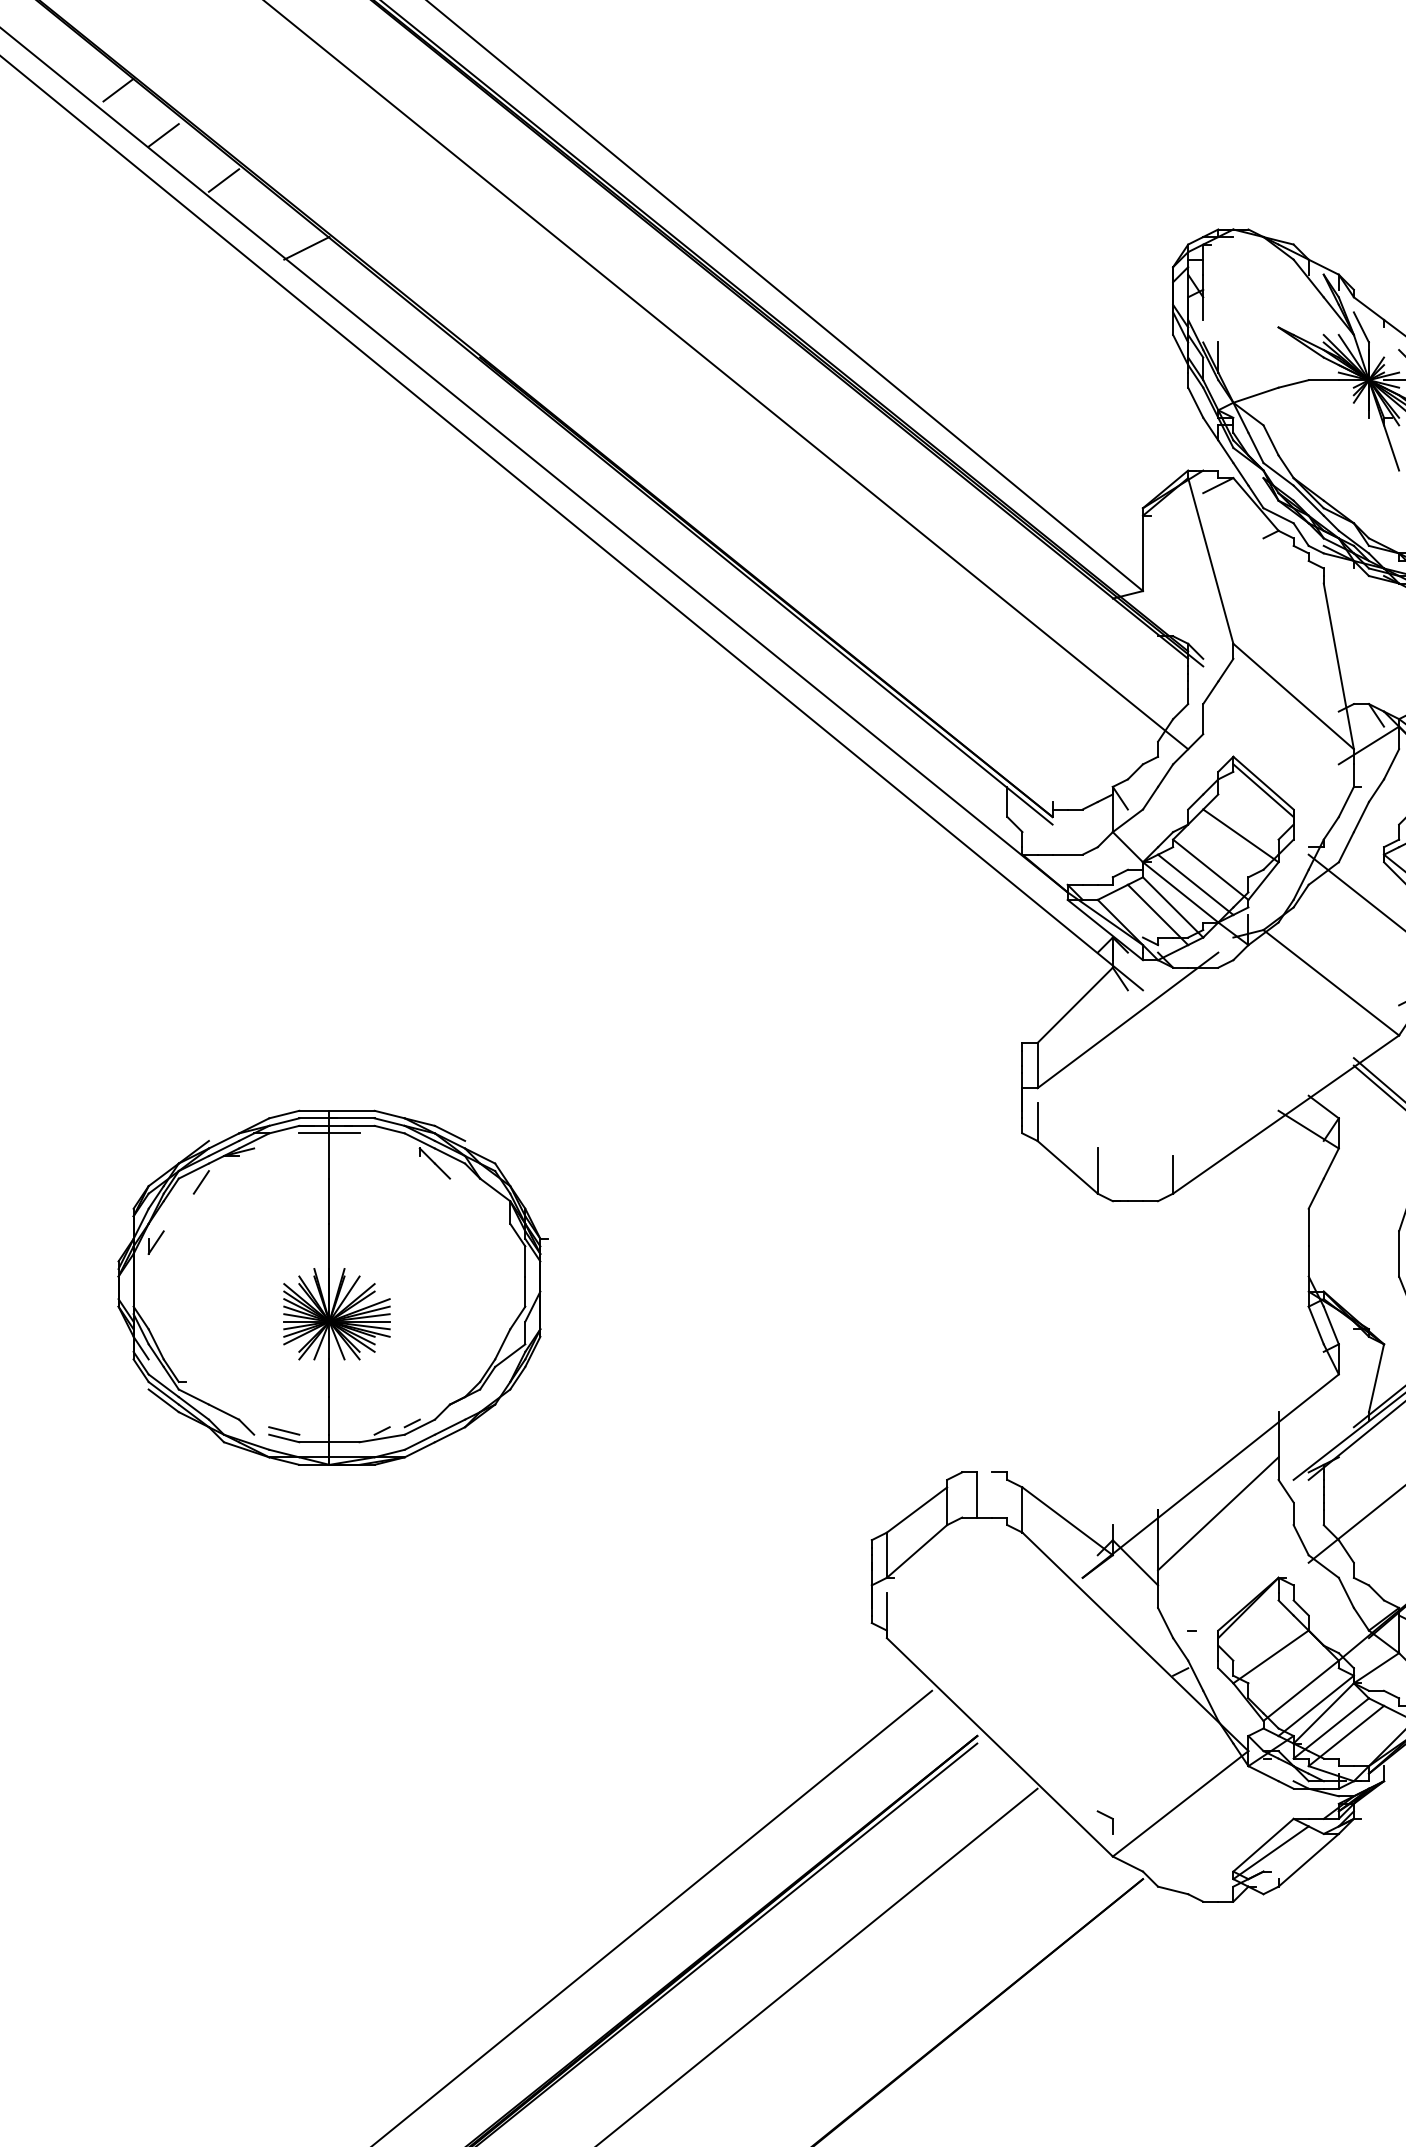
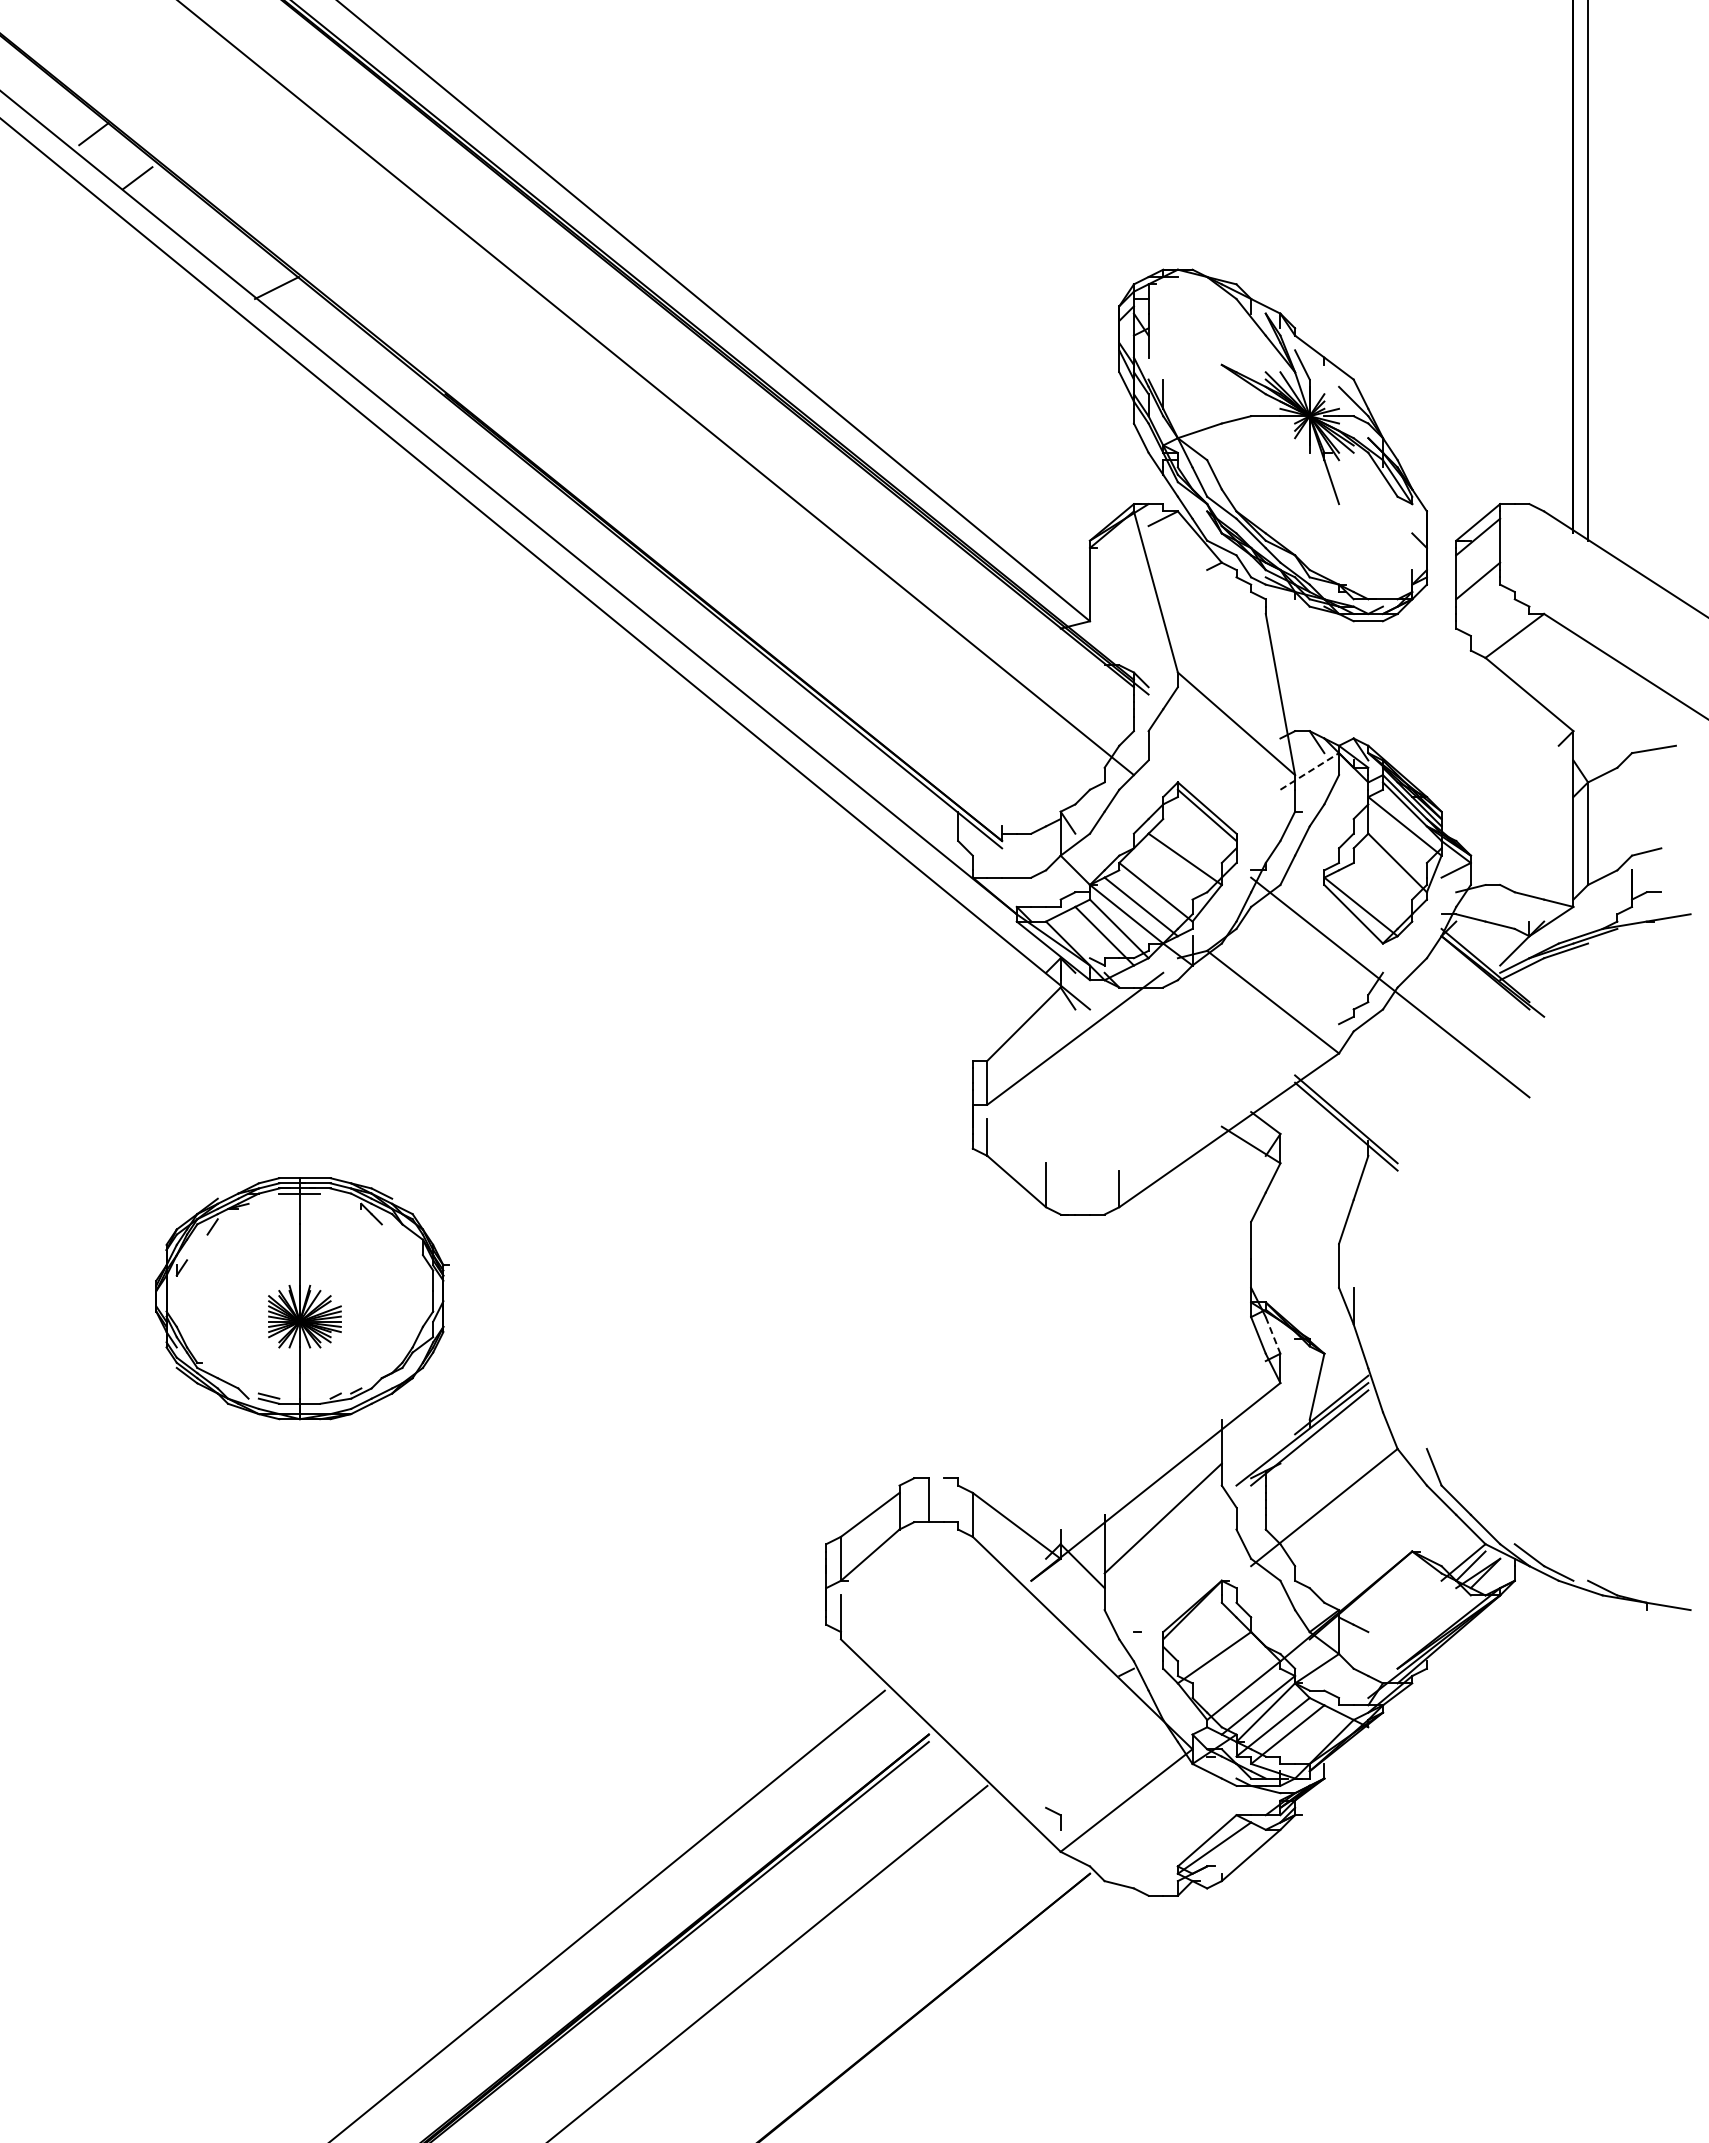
line: (224, 180) -> (196, 222), removed
line: (1368, 745) -> (1309, 771), solid -> dashed
part: (332, 1287) -> (301, 1298), size x0.7
line: (1331, 1325) -> (1273, 1335), solid -> dashed

